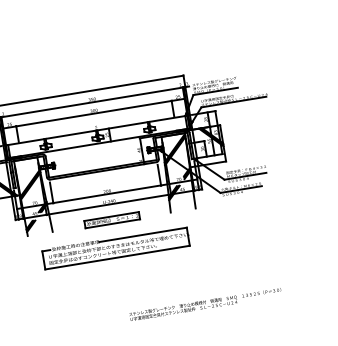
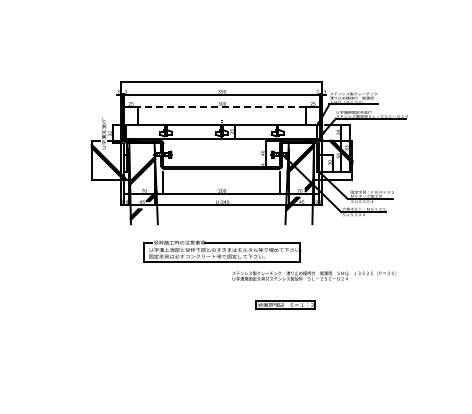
line: (93, 113) -> (221, 106), solid -> dashed
part: (112, 219) -> (285, 304), moved
text: (205, 304) -> (314, 275), moved

